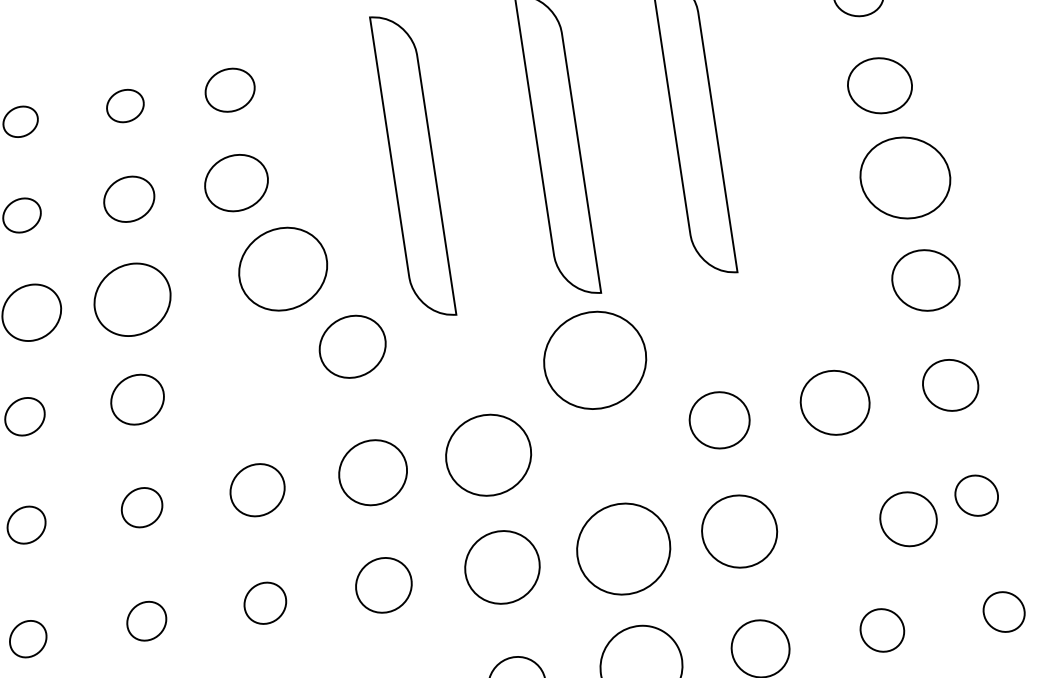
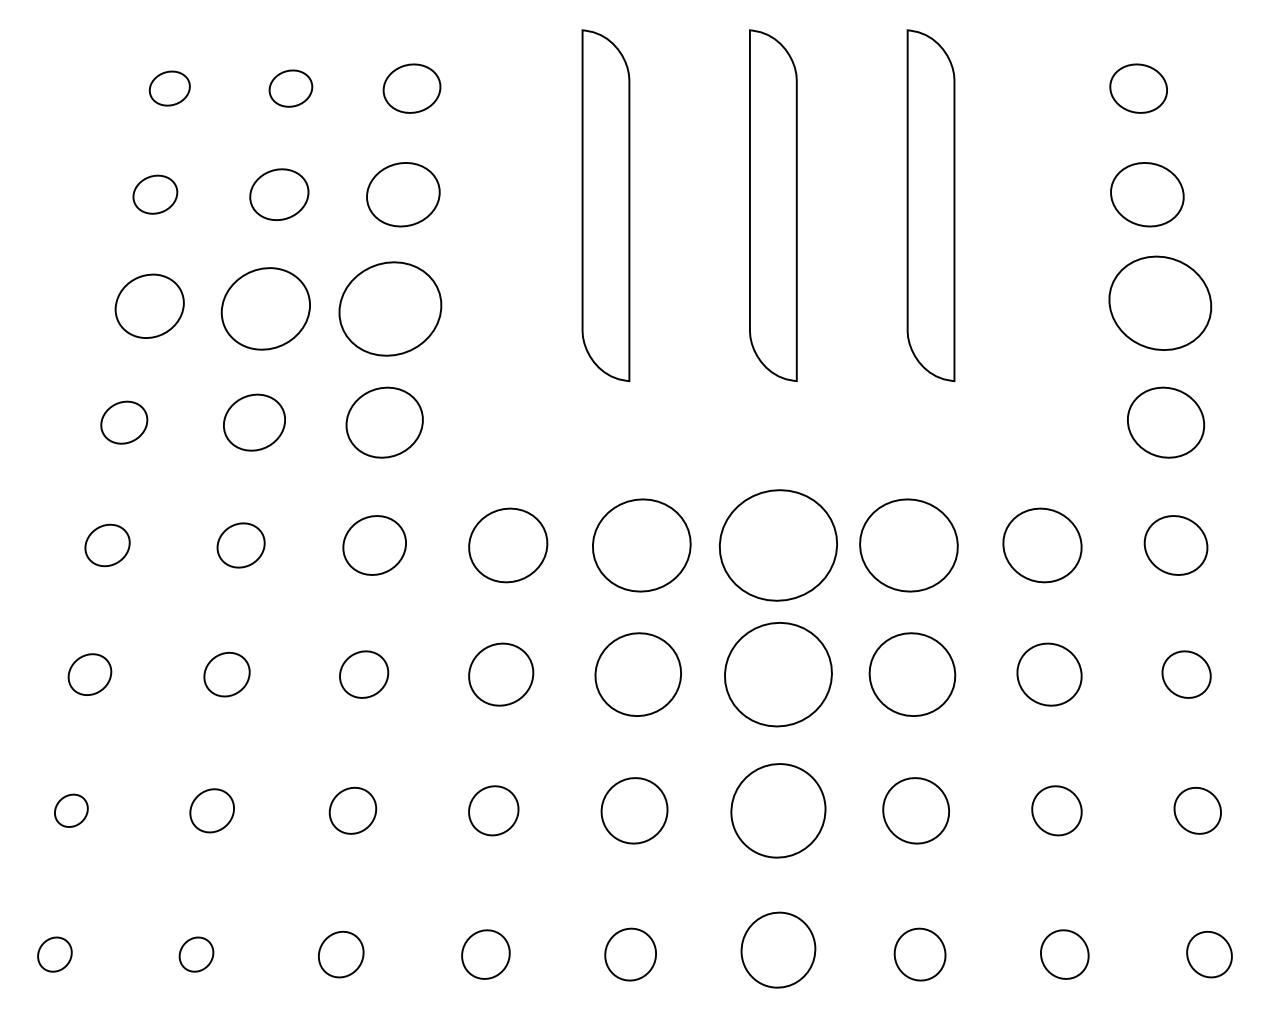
part: (283, 268) -> (390, 308), moved
part: (352, 346) -> (384, 422), moved
part: (594, 360) -> (777, 545), moved
part: (719, 420) -> (908, 545), size x1.43
part: (908, 519) -> (1049, 674), moved

